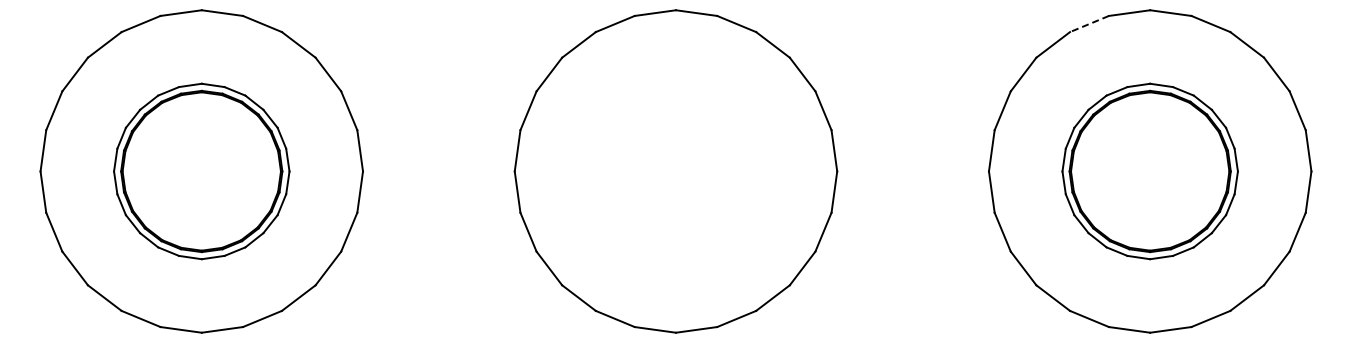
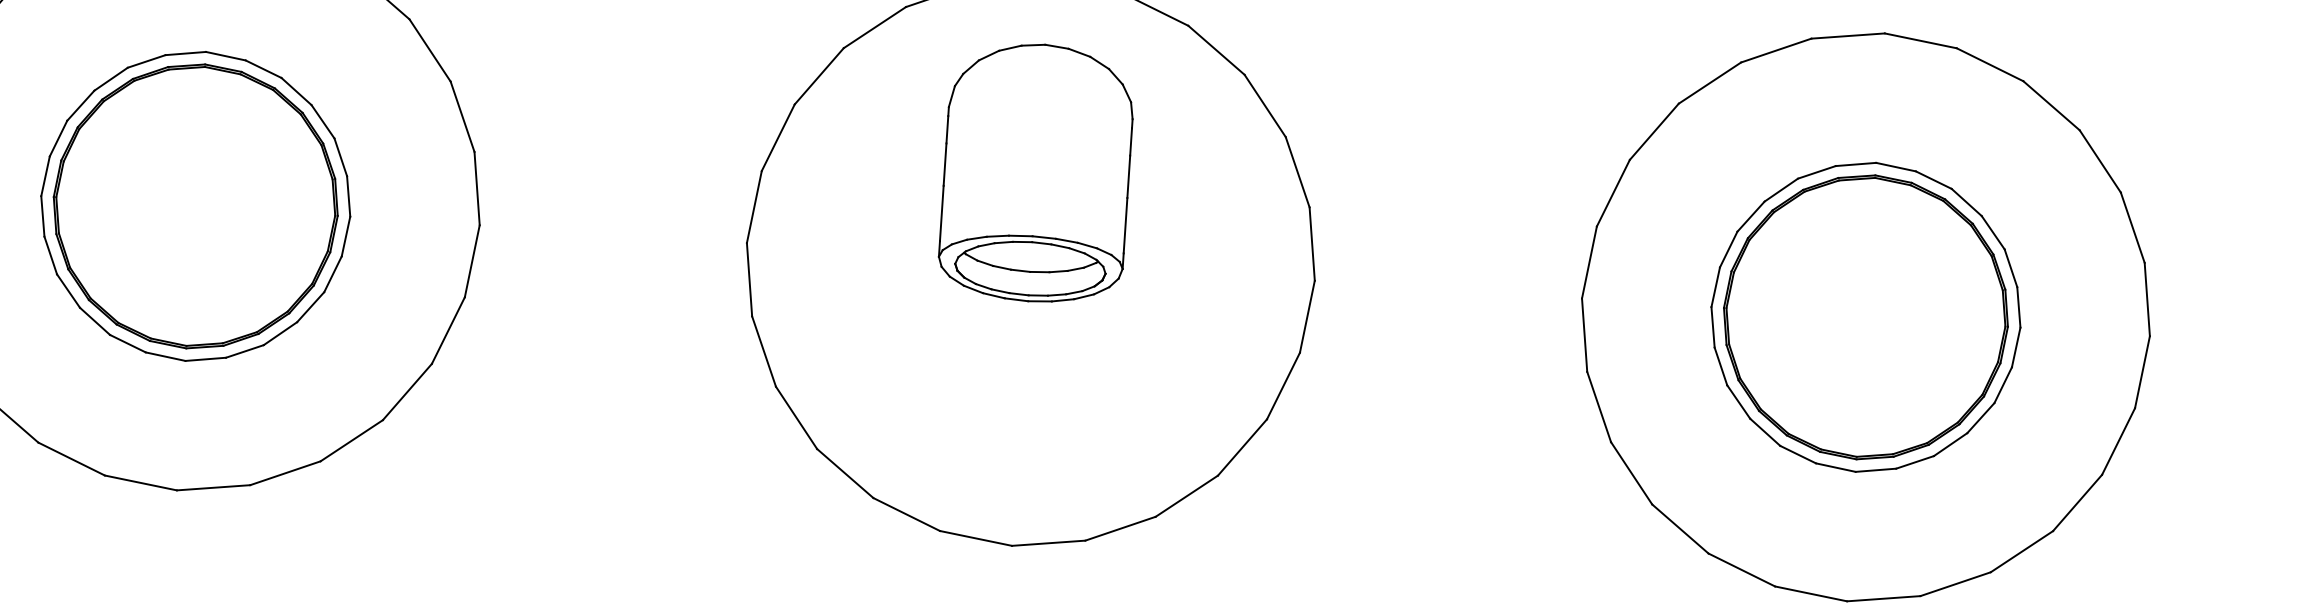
line: (1089, 24) -> (1776, 51), dashed -> solid
part: (675, 120) -> (1035, 172), added

